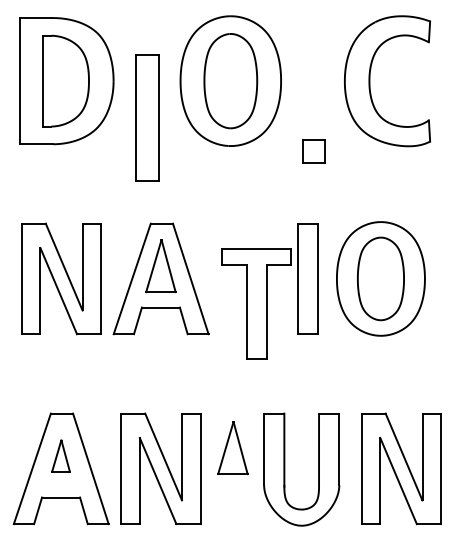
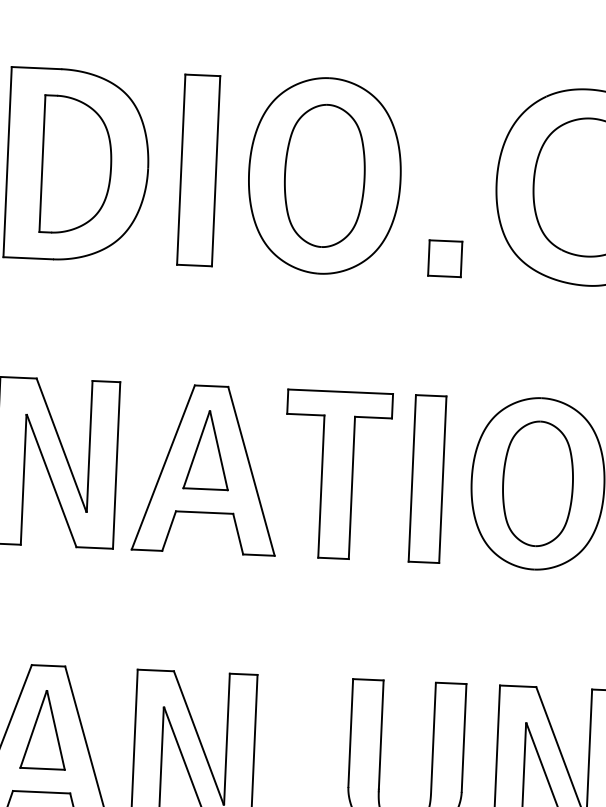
part: (147, 117) -> (199, 169), moved
part: (313, 151) -> (444, 258), moved
part: (256, 303) -> (336, 474), moved
part: (232, 448) -> (303, 729), removed
part: (60, 455) -> (43, 728), size x1.67

